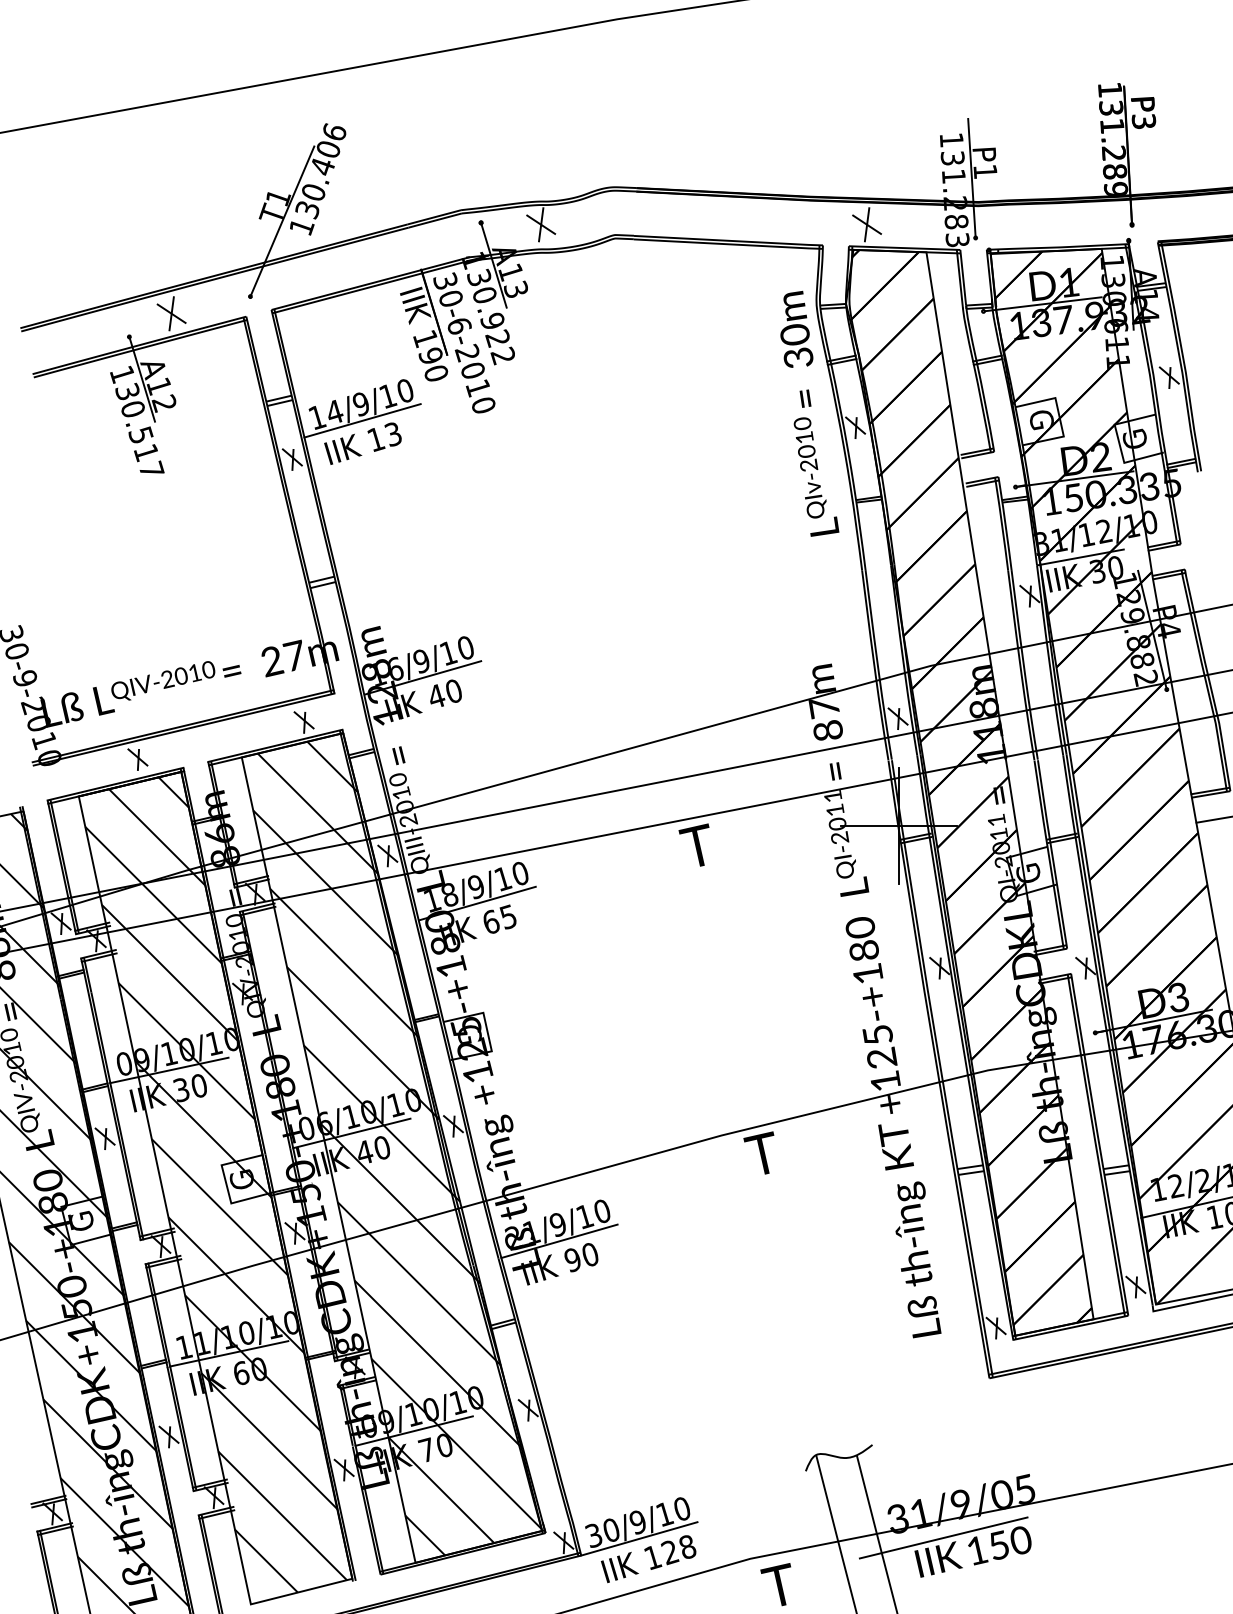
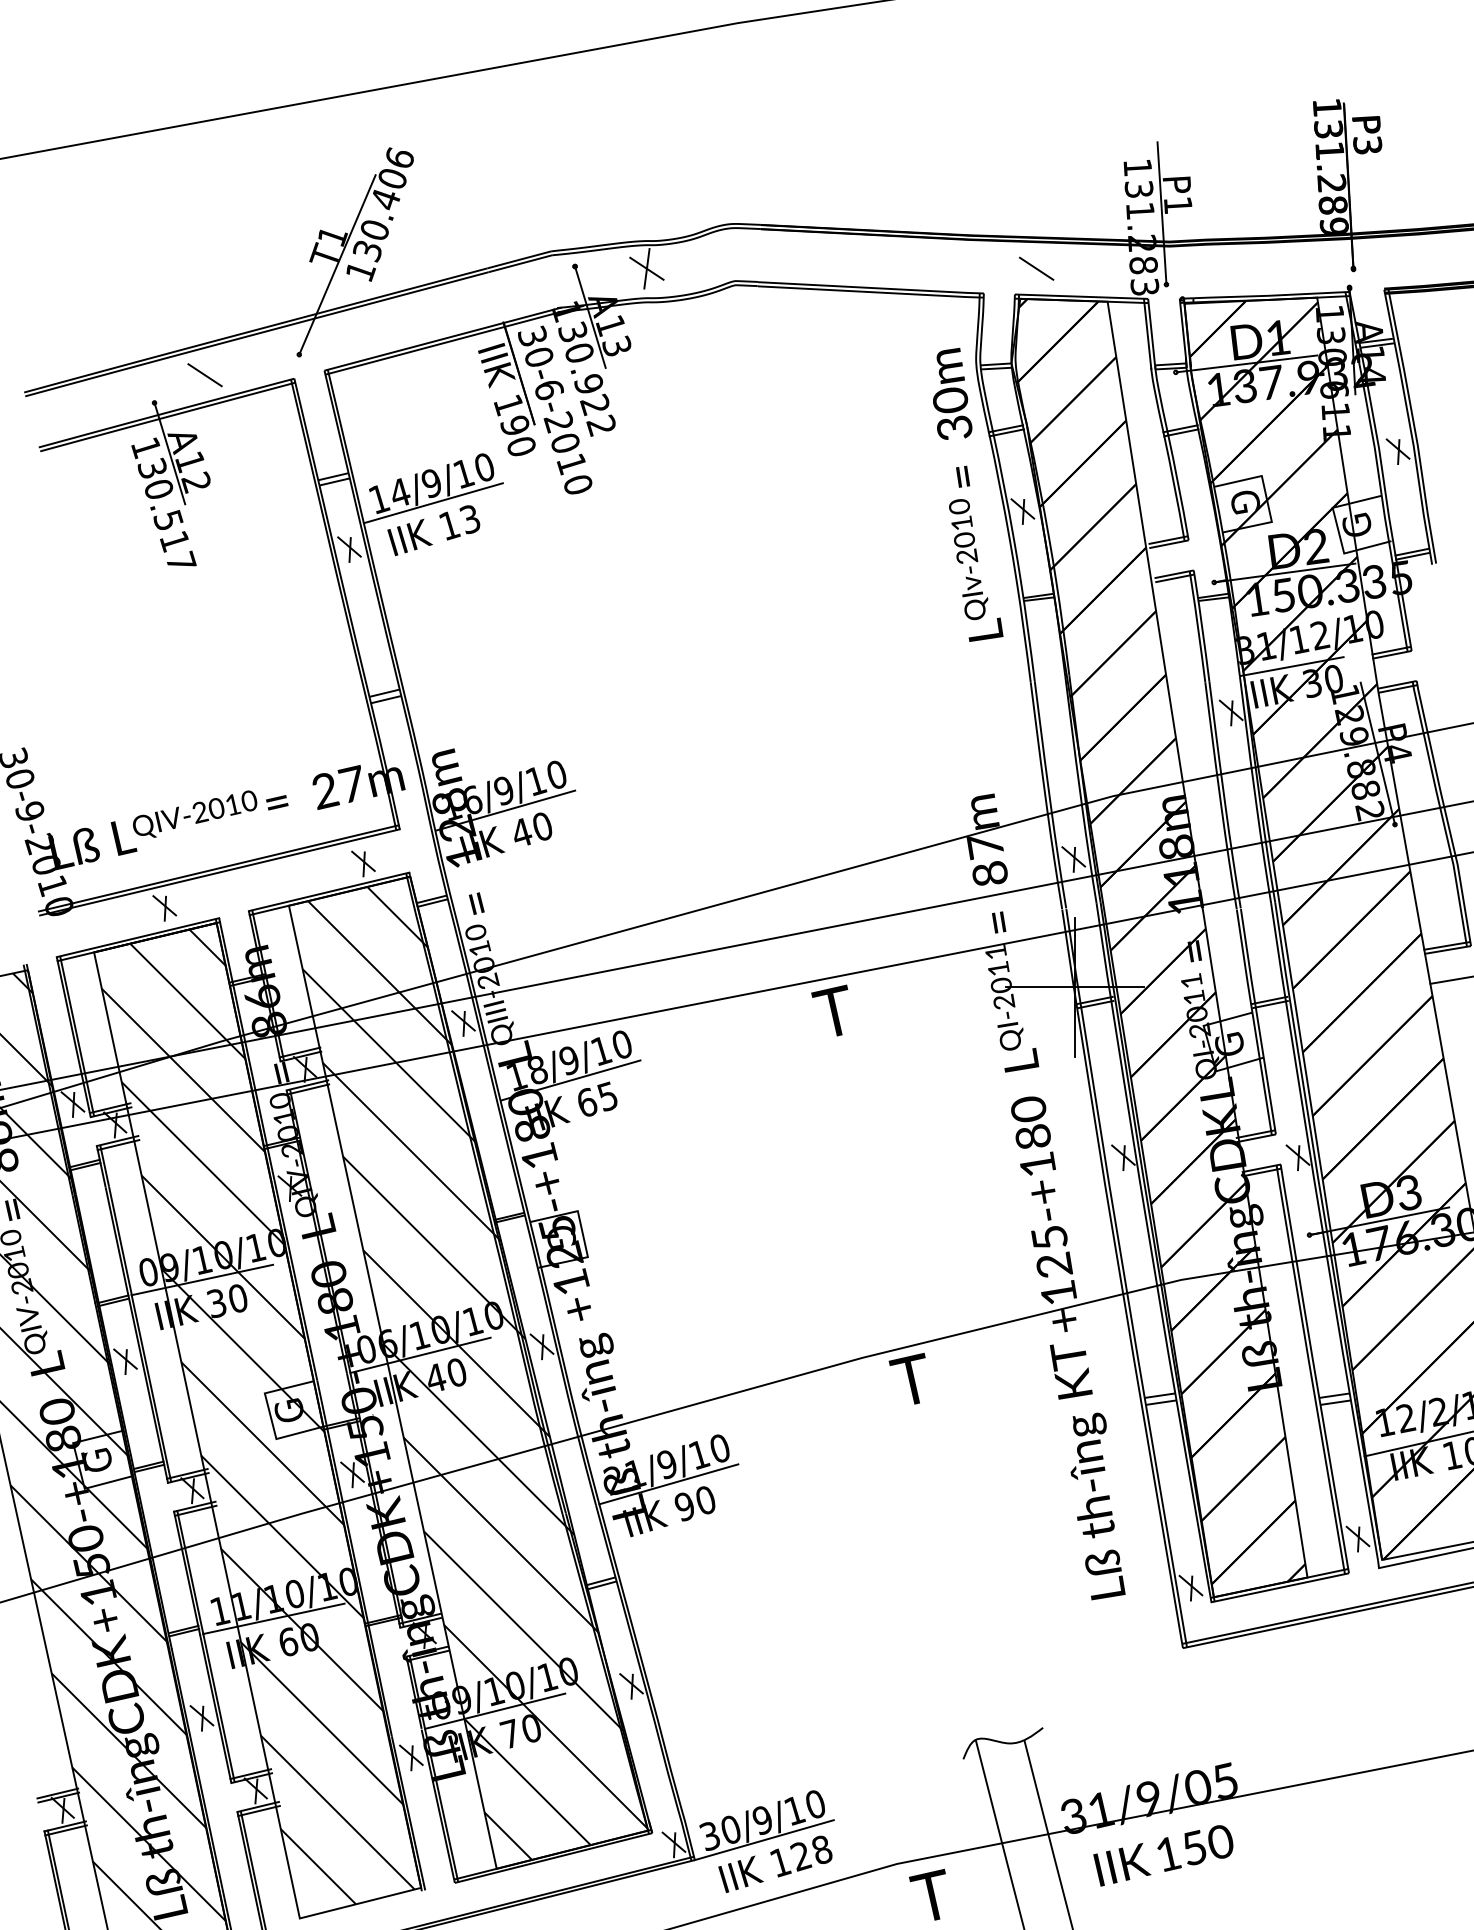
line: (866, 224) -> (1036, 268), removed
line: (171, 313) -> (204, 374), removed
line: (943, 1537) -> (1128, 1838), removed

